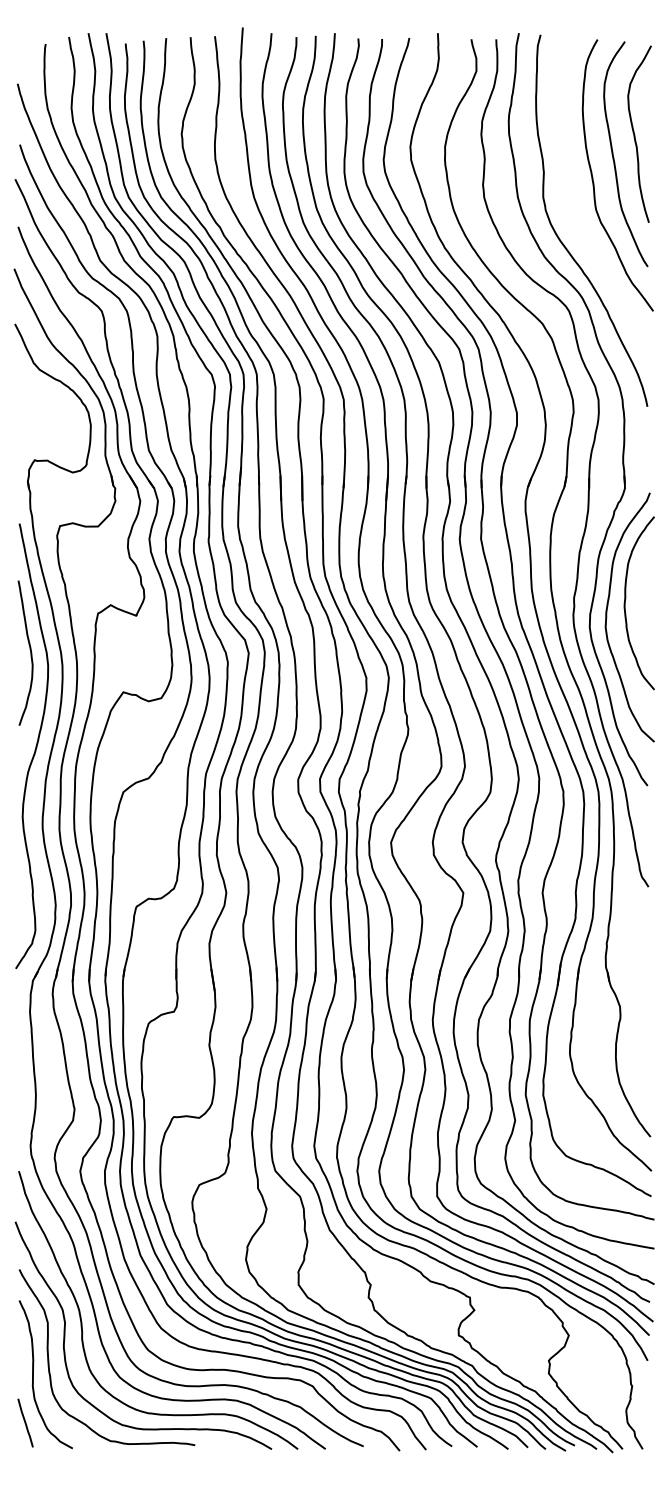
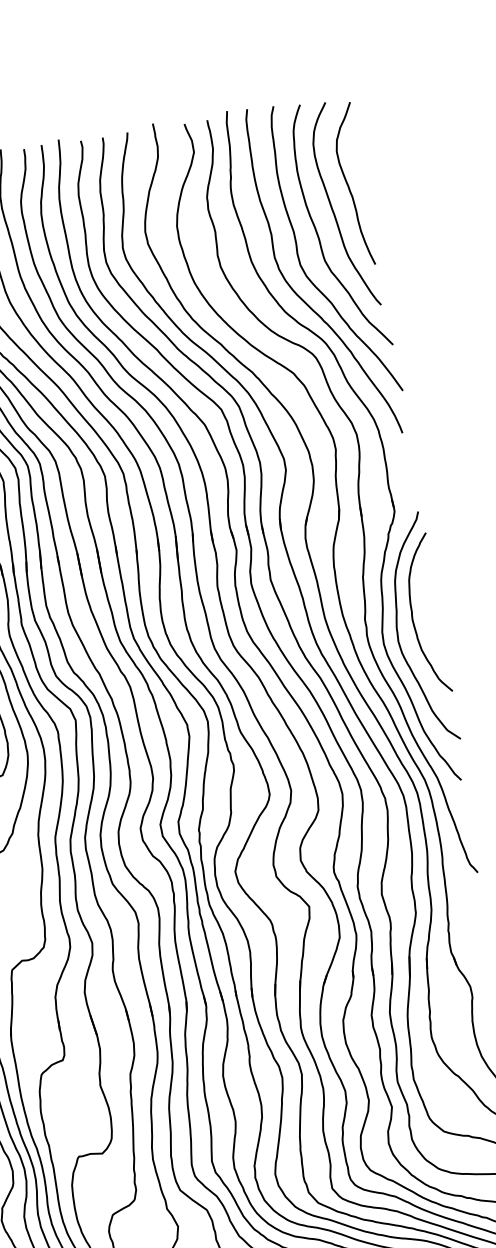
curve: (569, 199) -> (299, 255), added

